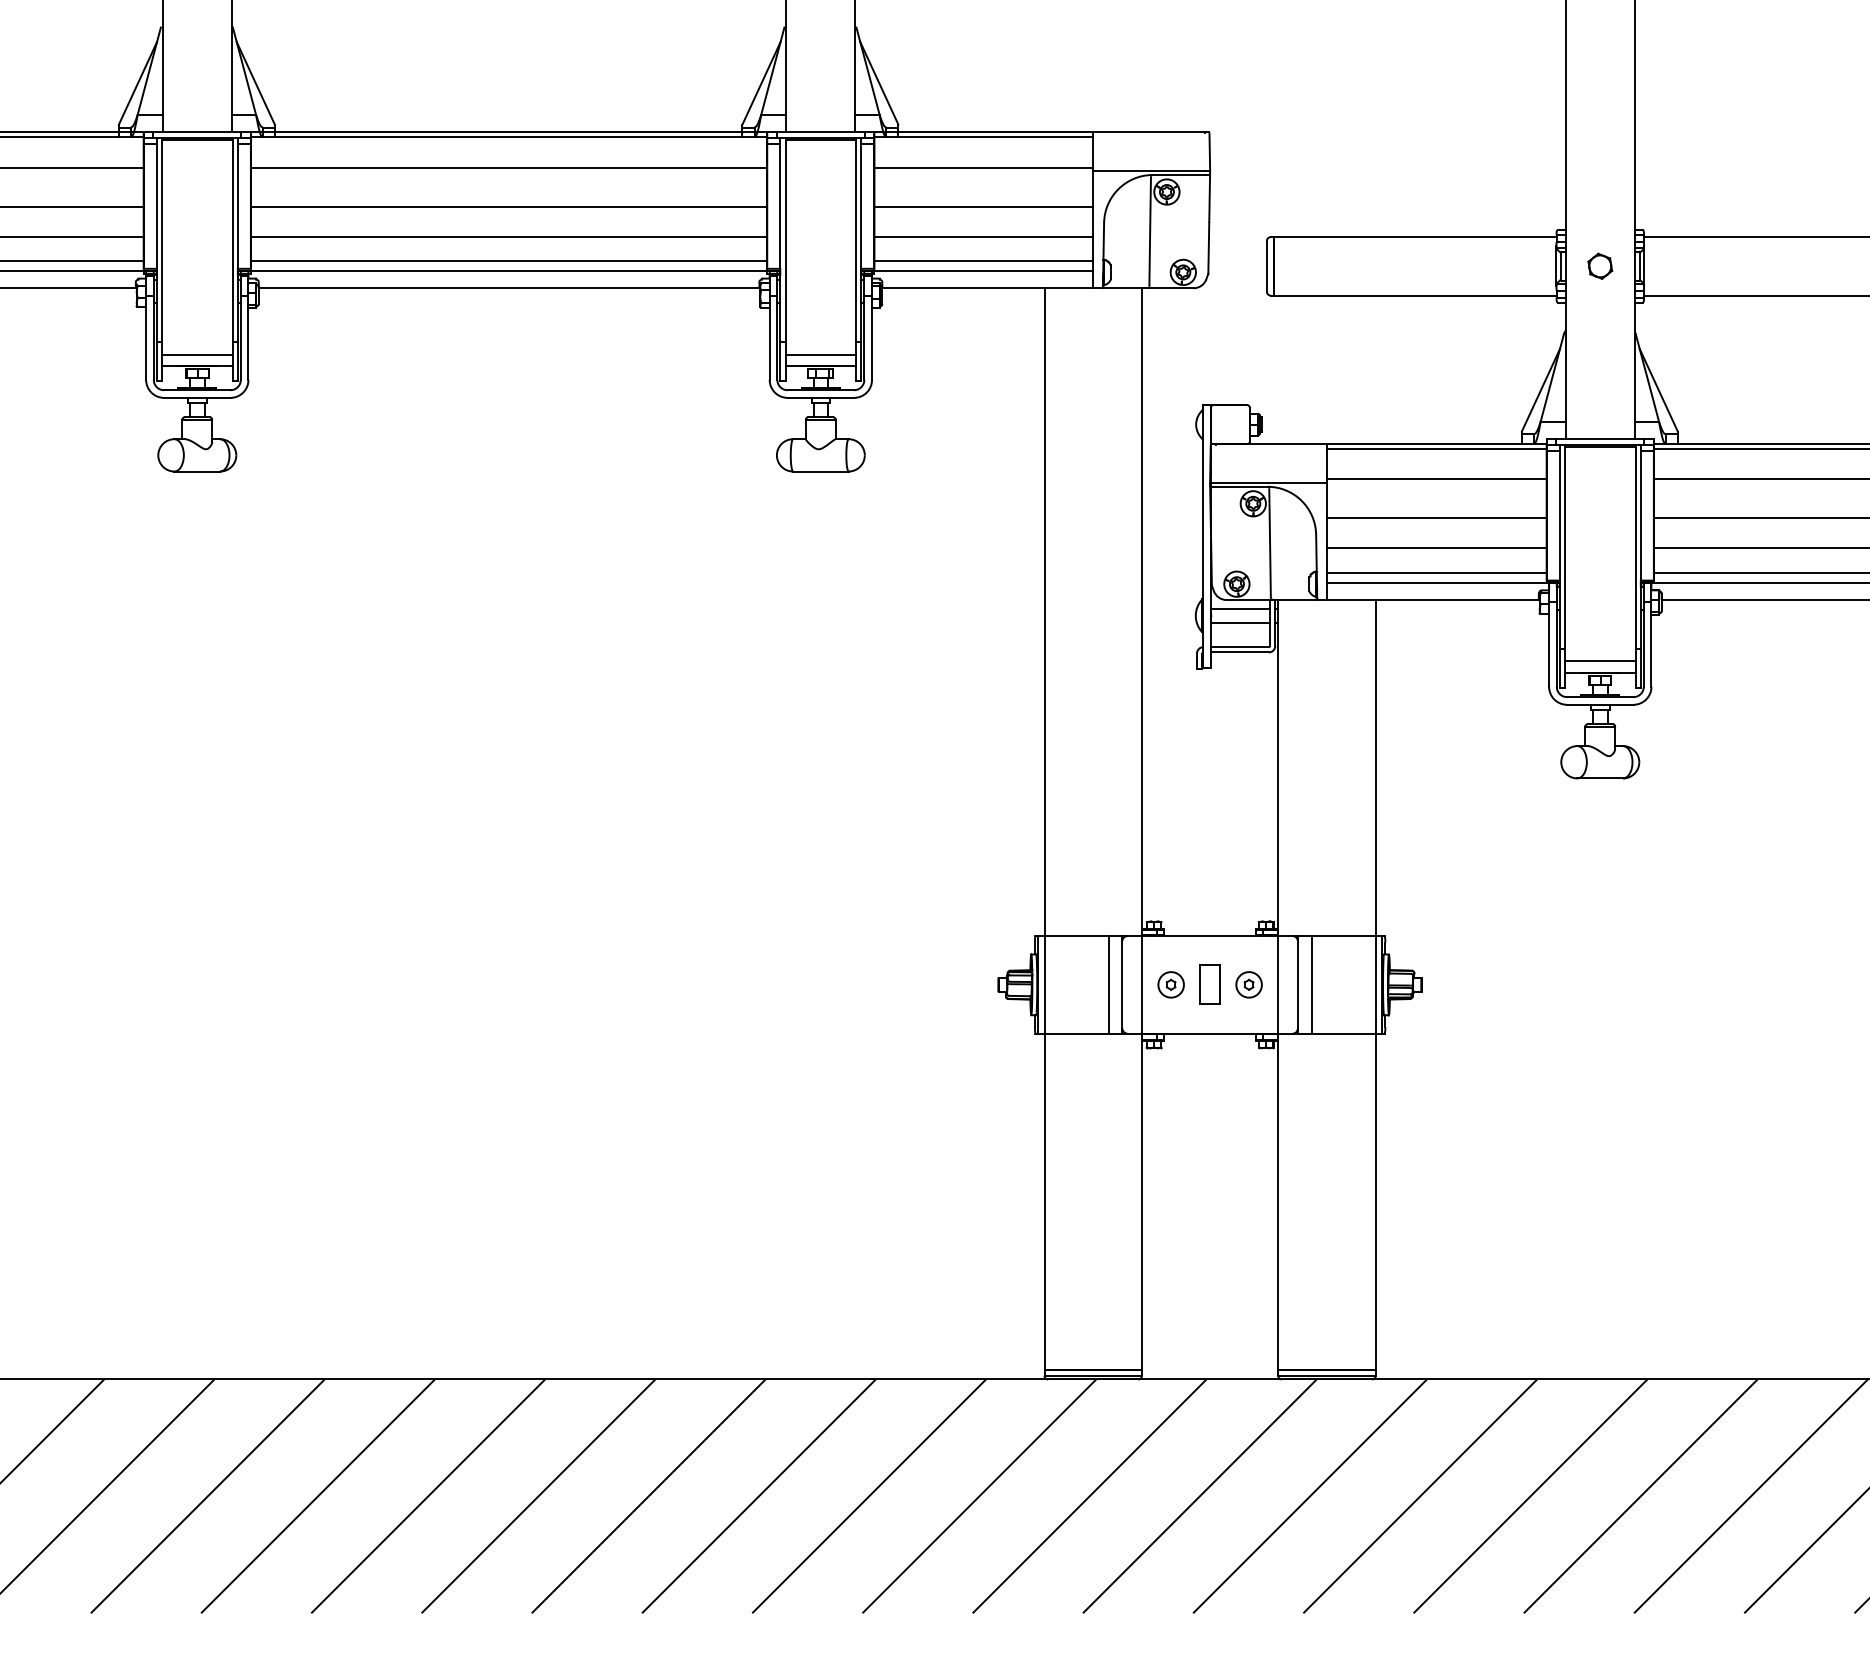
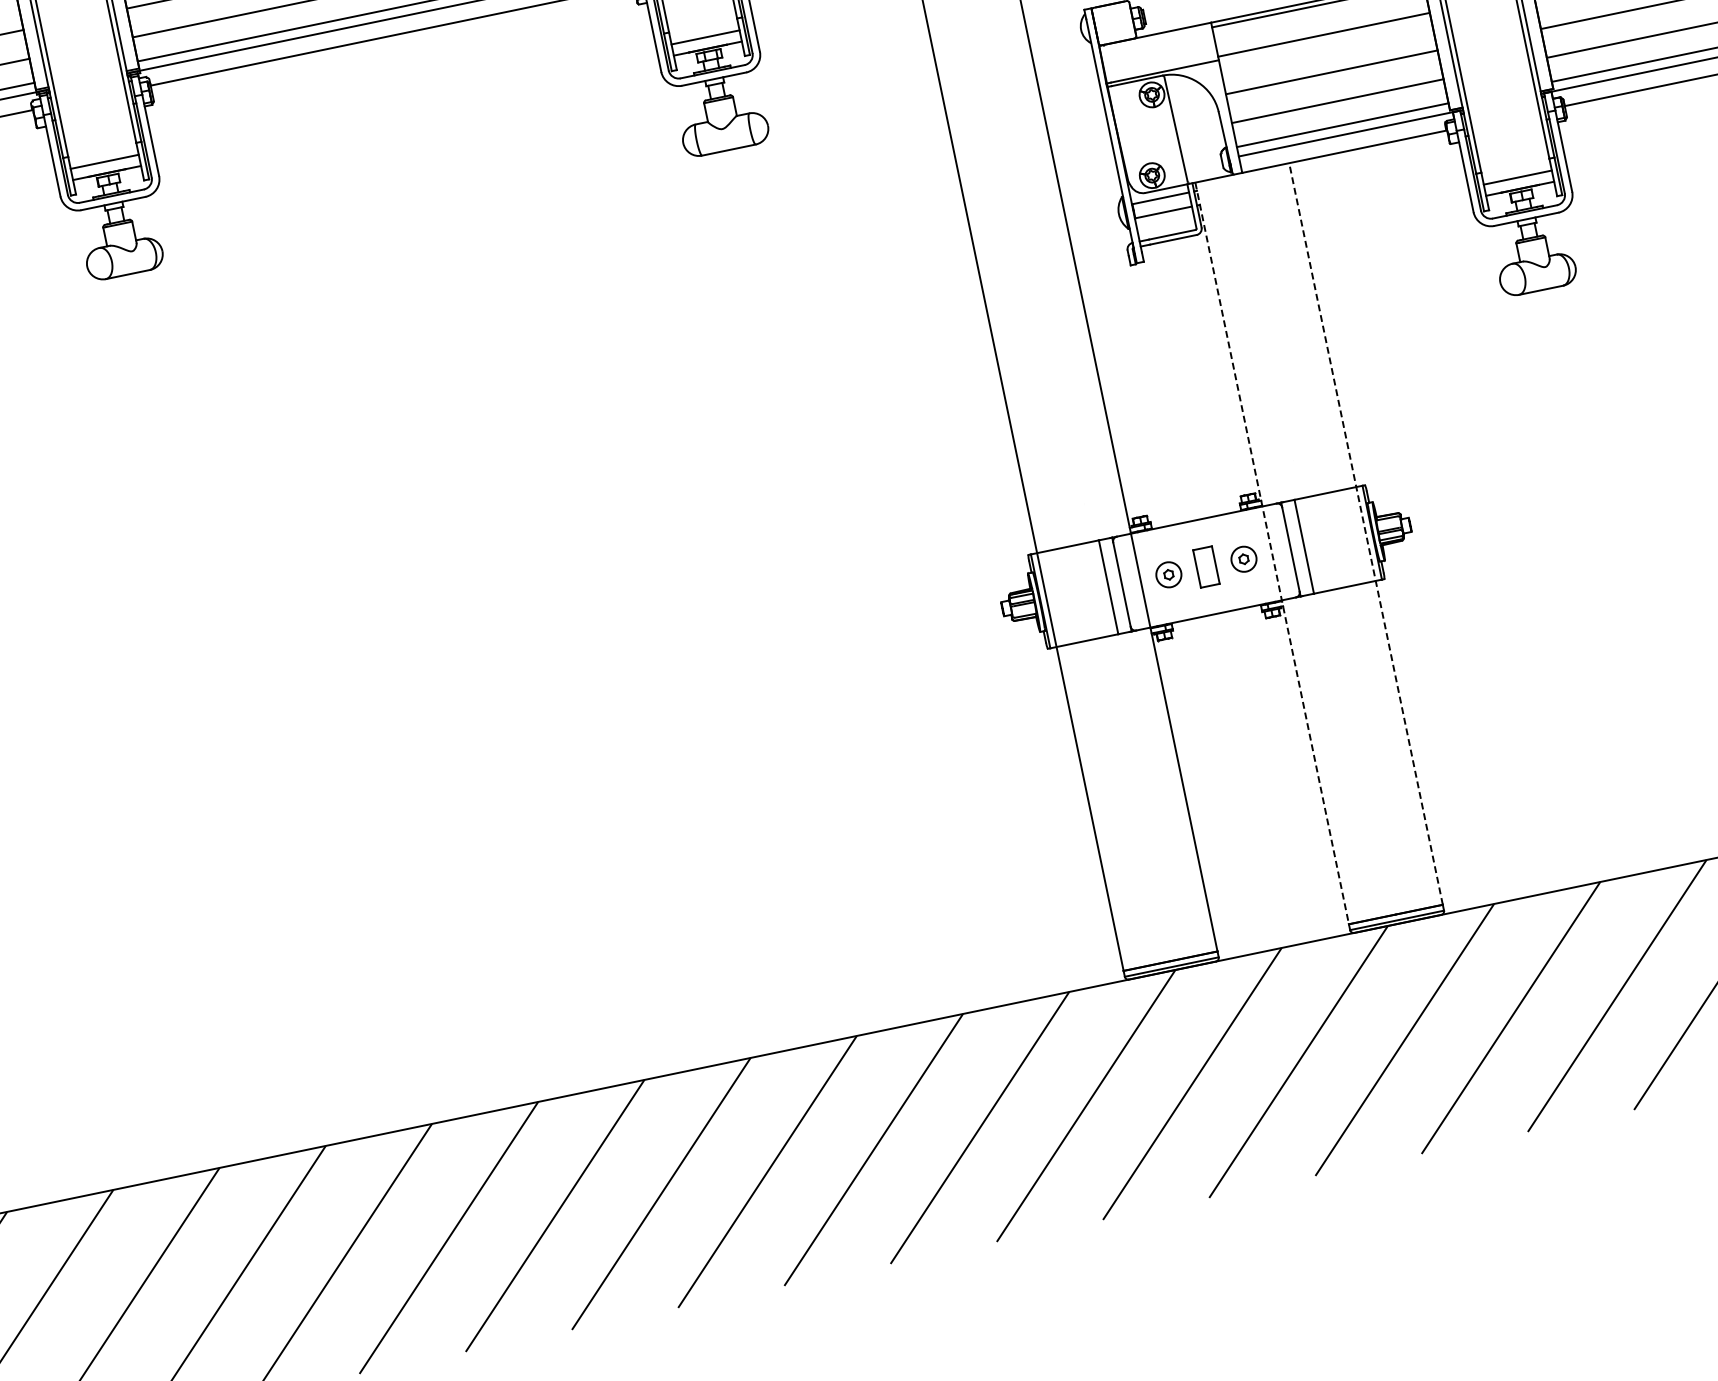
line: (1278, 984) -> (1272, 553), solid -> dashed
line: (1375, 984) -> (1365, 533), solid -> dashed

